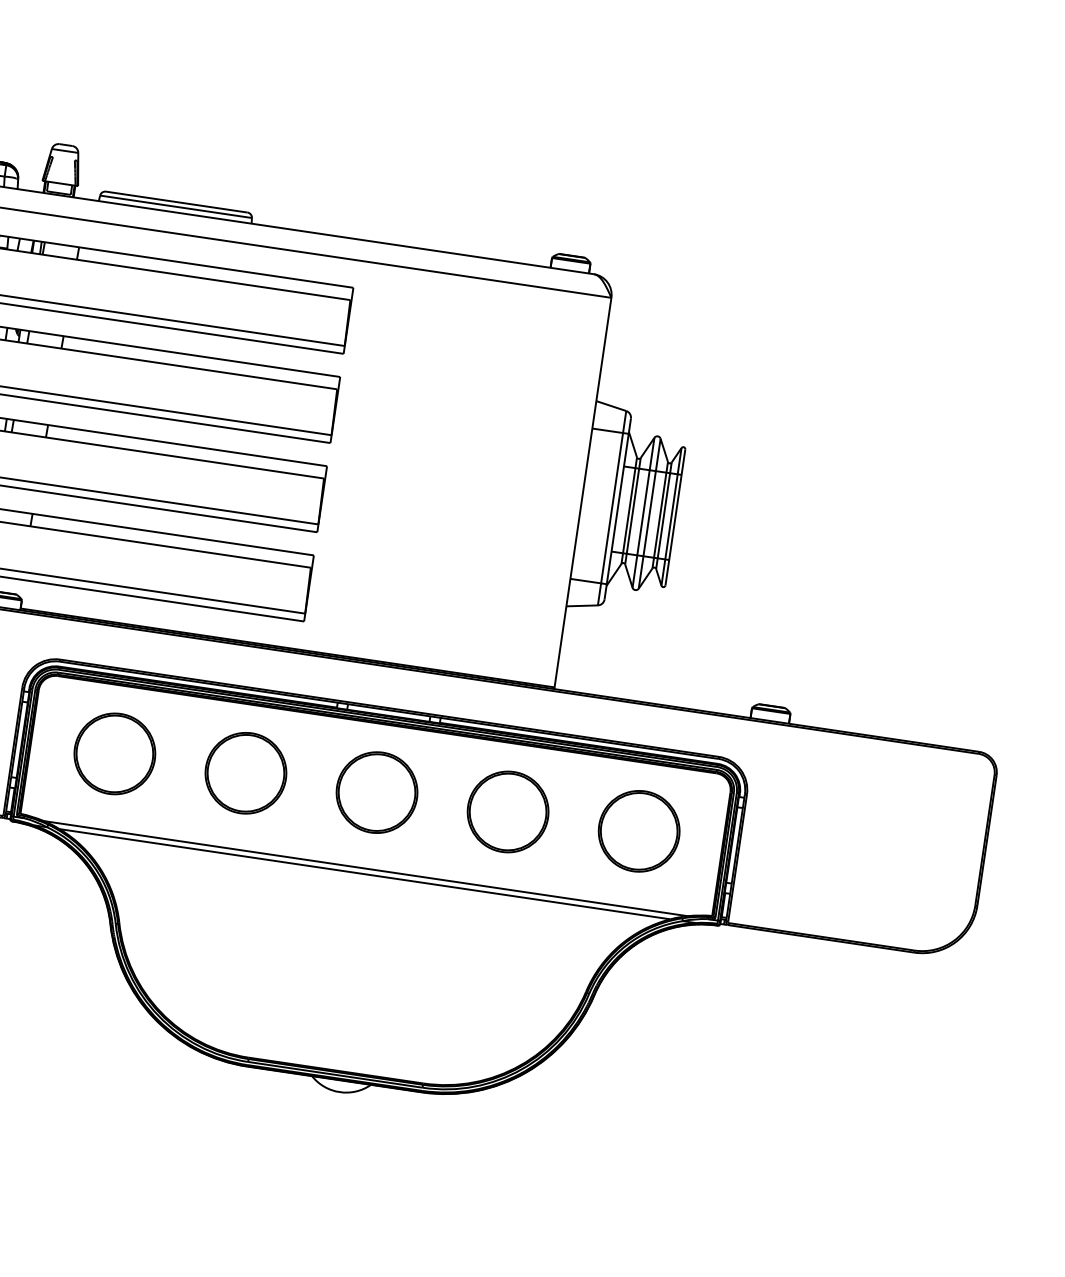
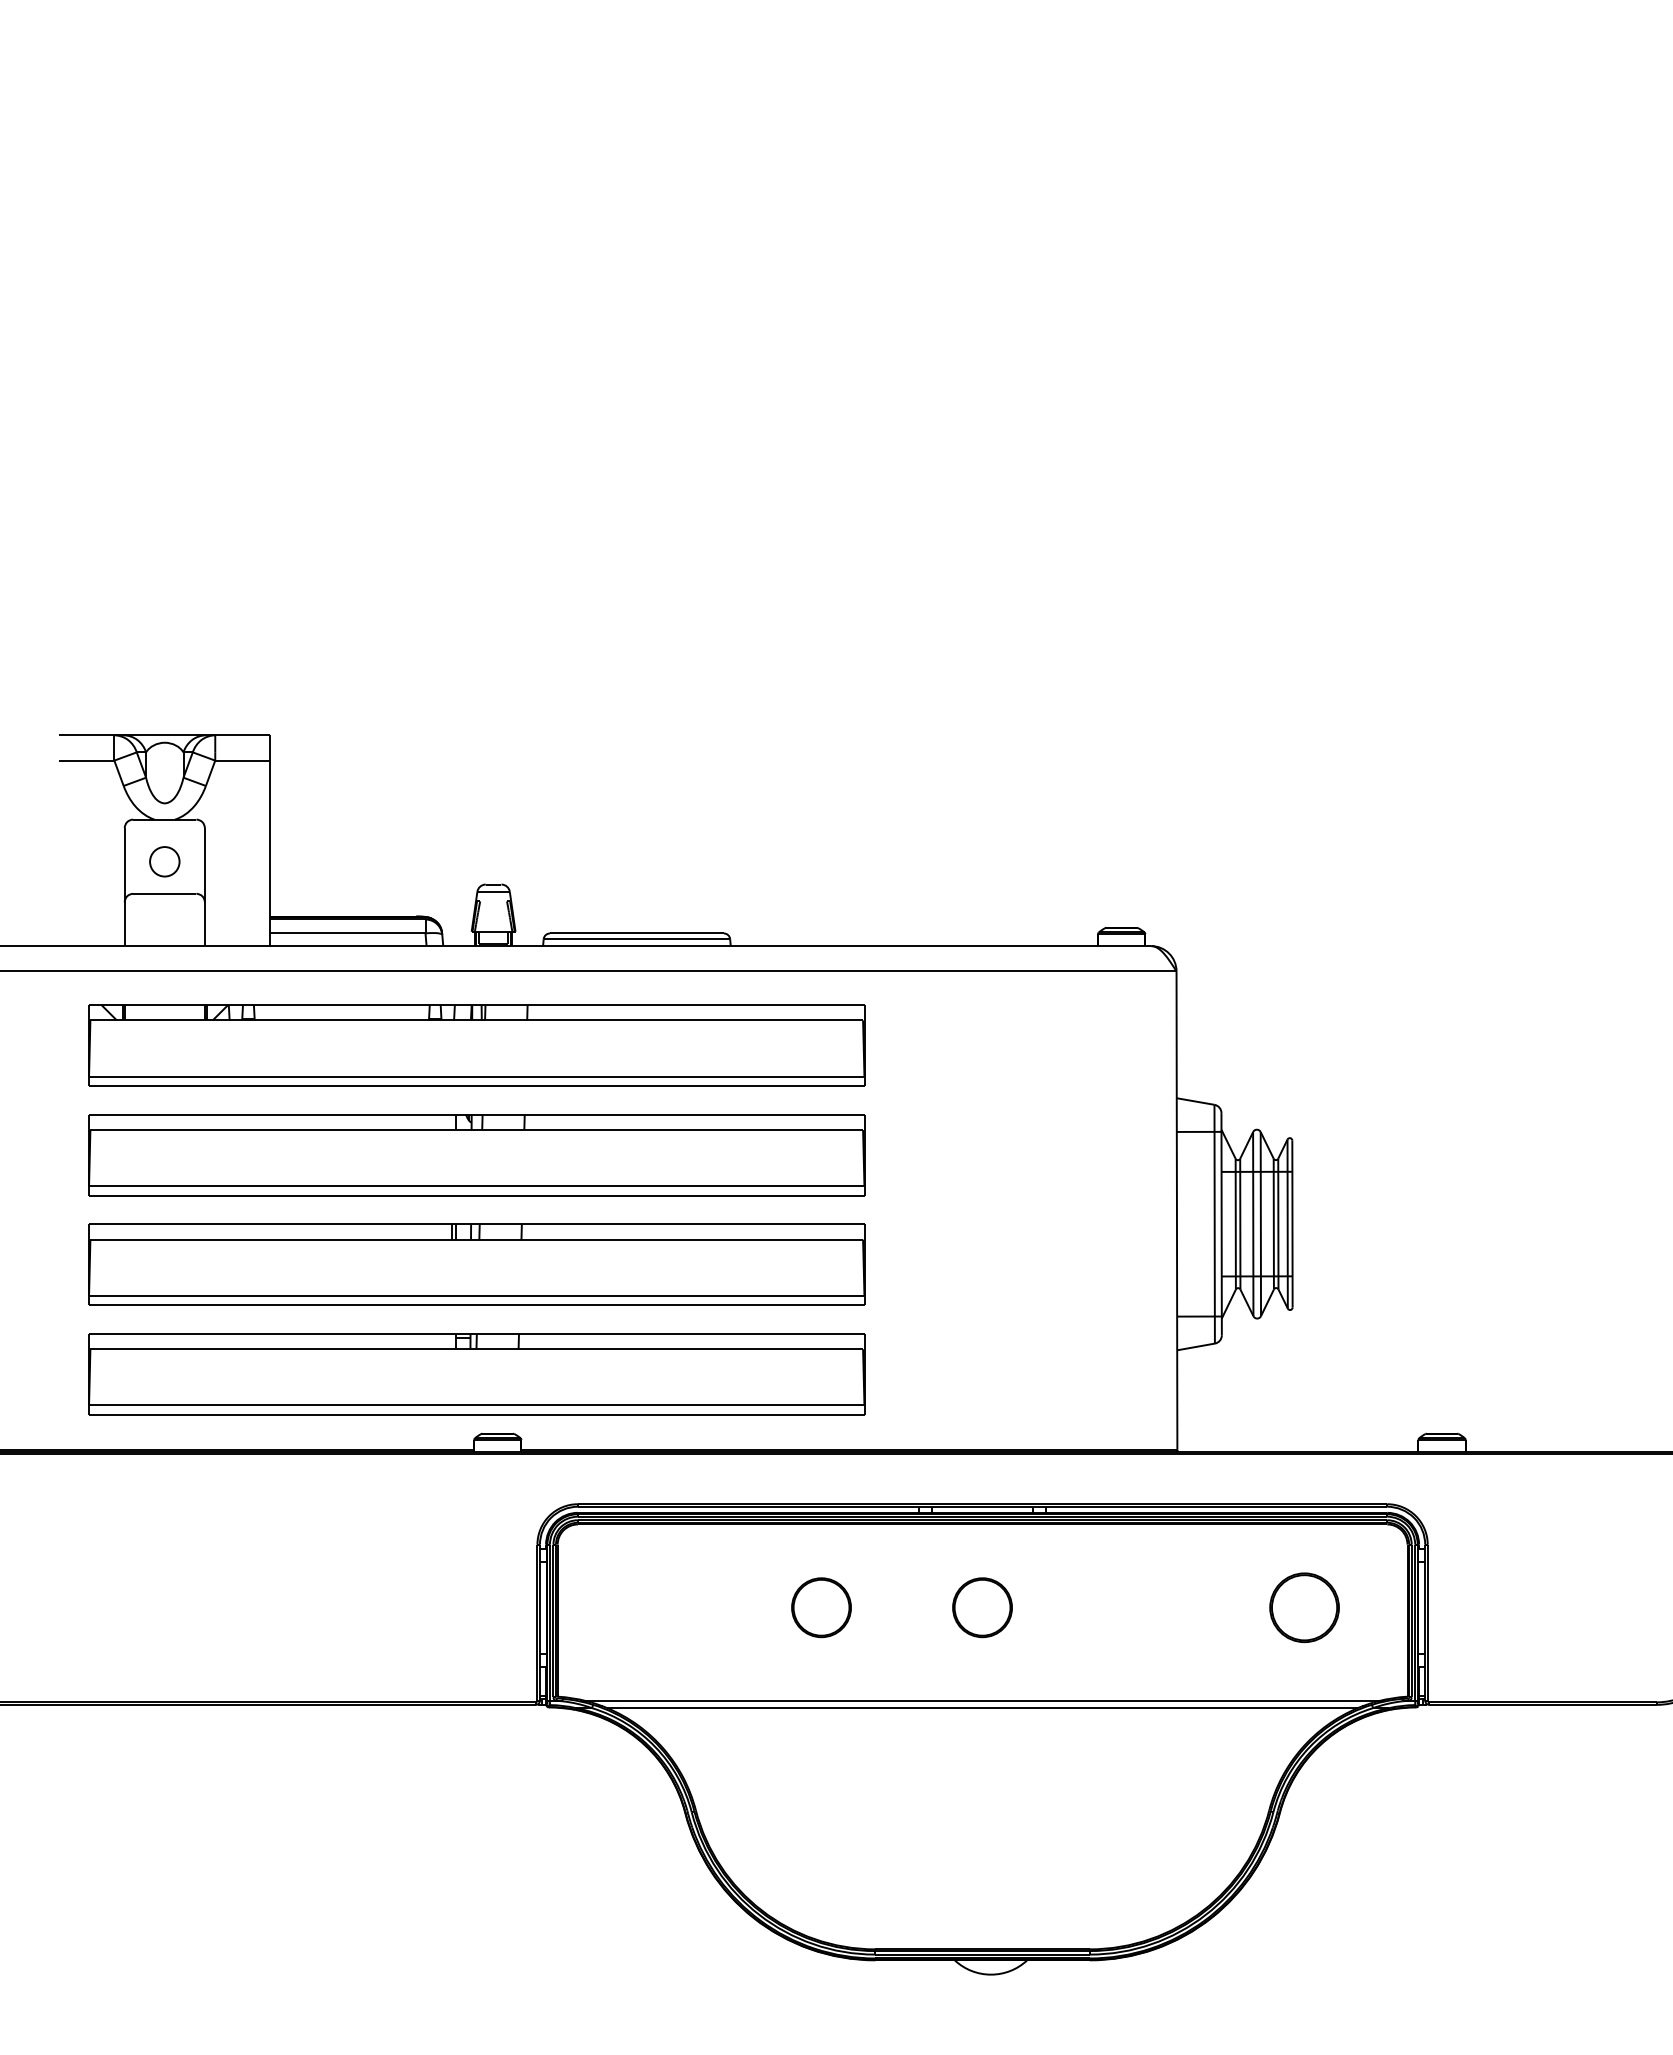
part: (114, 753) -> (660, 1607), removed
part: (245, 772) -> (821, 1607), size x0.6
part: (377, 792) -> (982, 1607), size x0.6
part: (508, 811) -> (1143, 1607), removed
part: (639, 830) -> (1304, 1607), size x0.7

